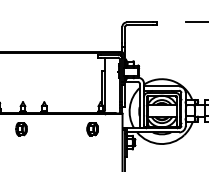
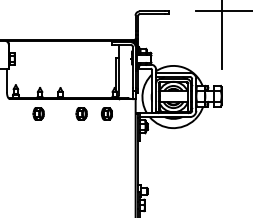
part: (66, 128) -> (81, 113), added

